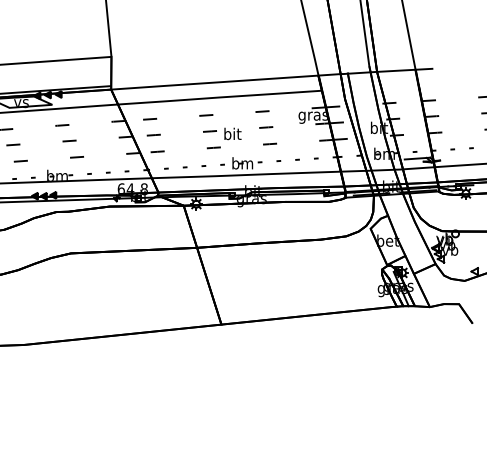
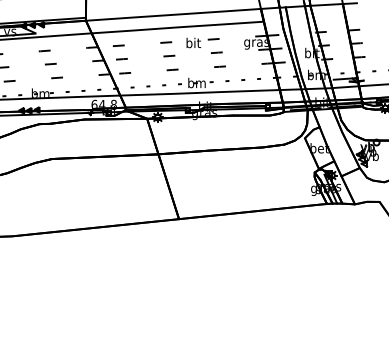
text: (232, 133) -> (193, 42), moved

